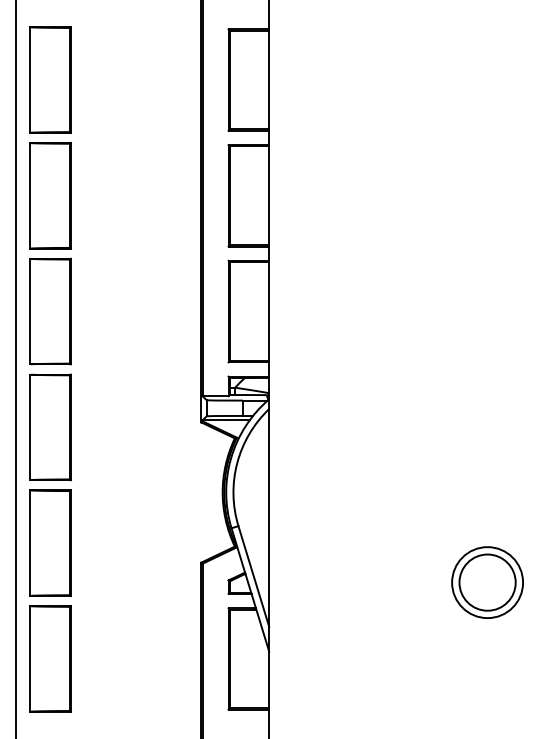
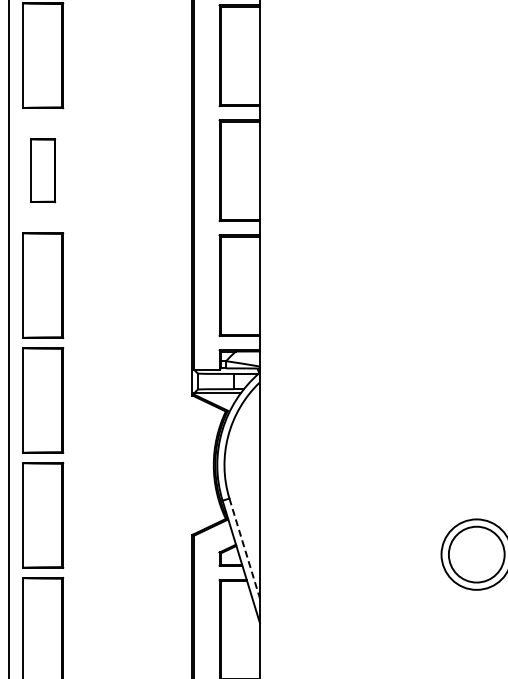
part: (50, 195) -> (42, 170), size x0.6
line: (253, 576) -> (244, 548), solid -> dashed

